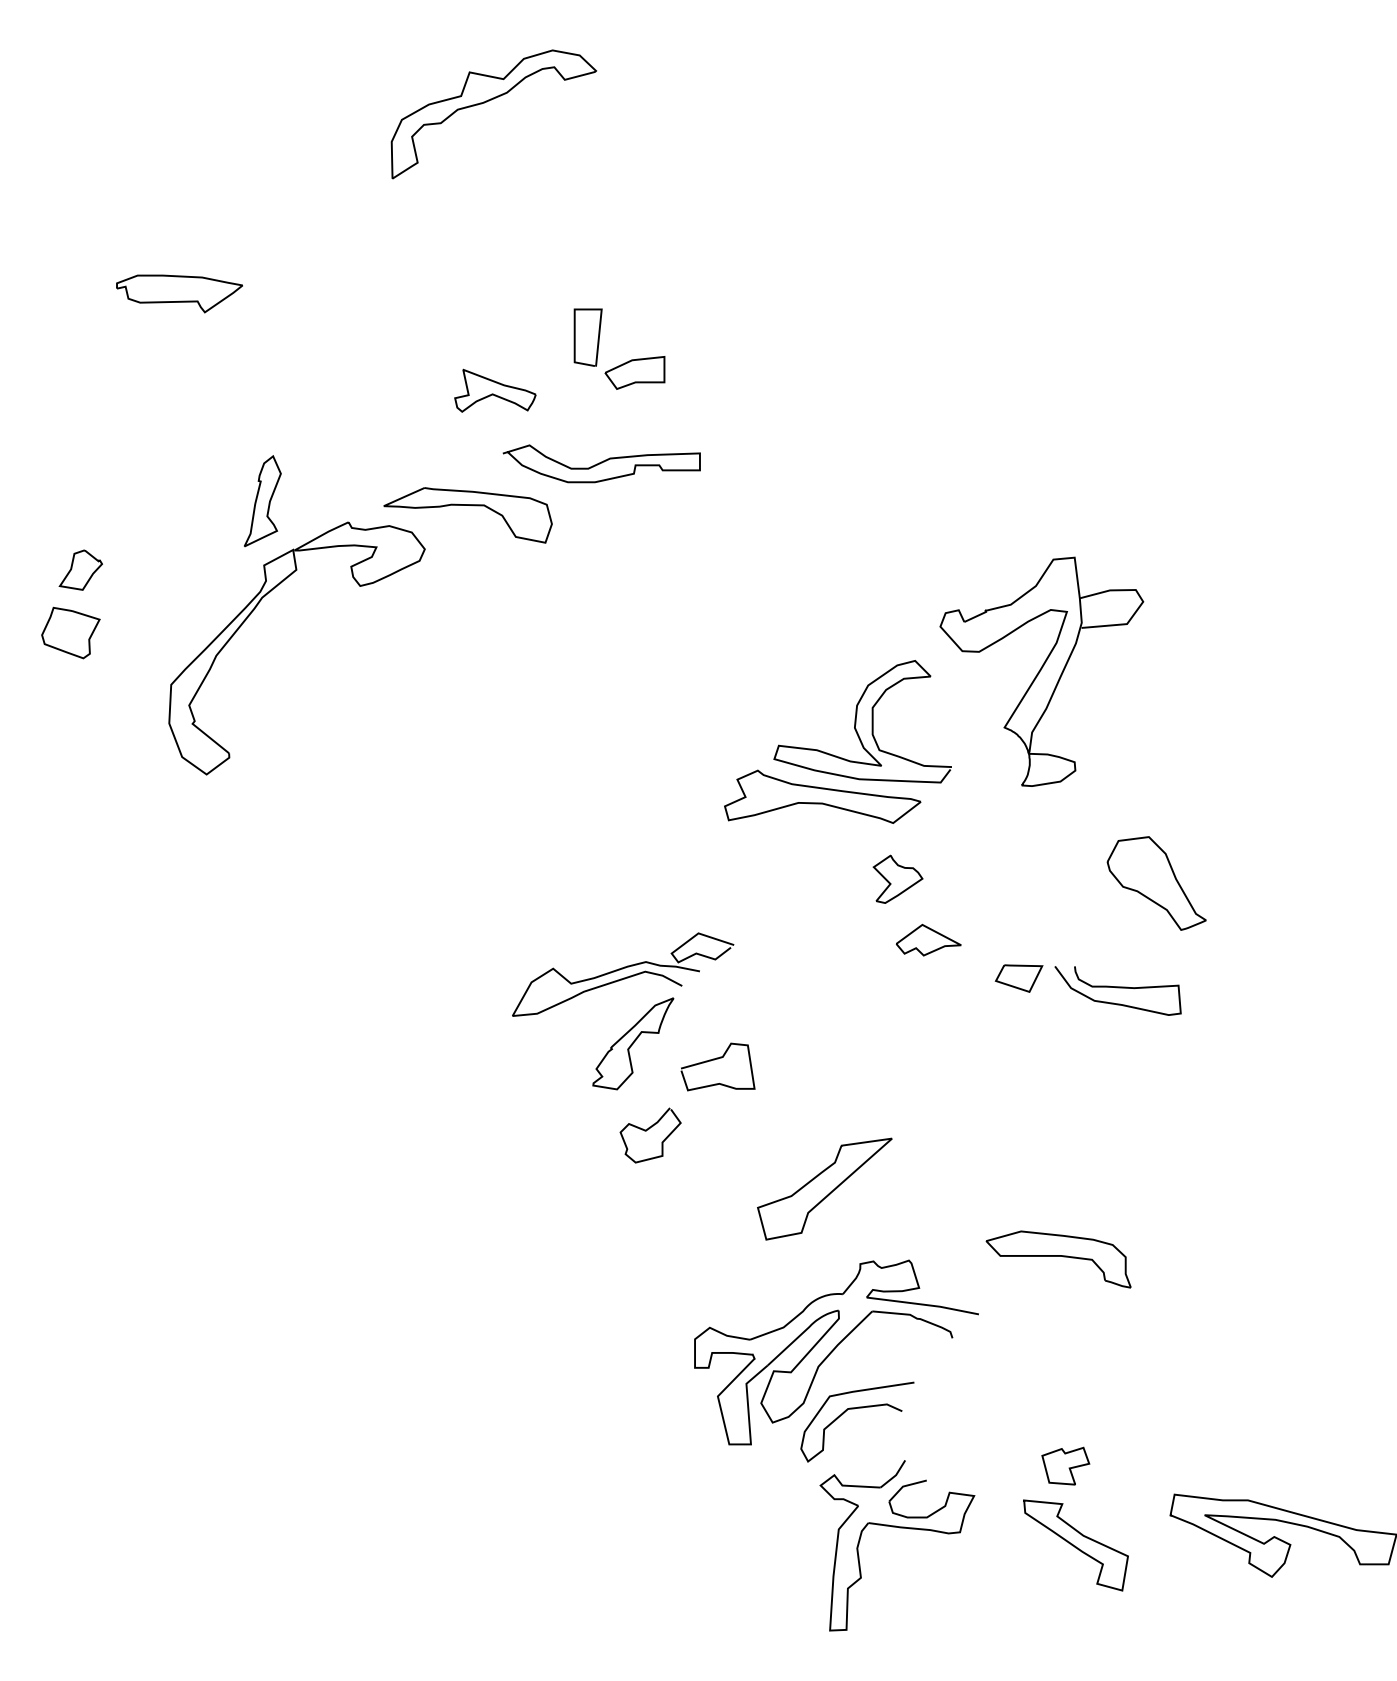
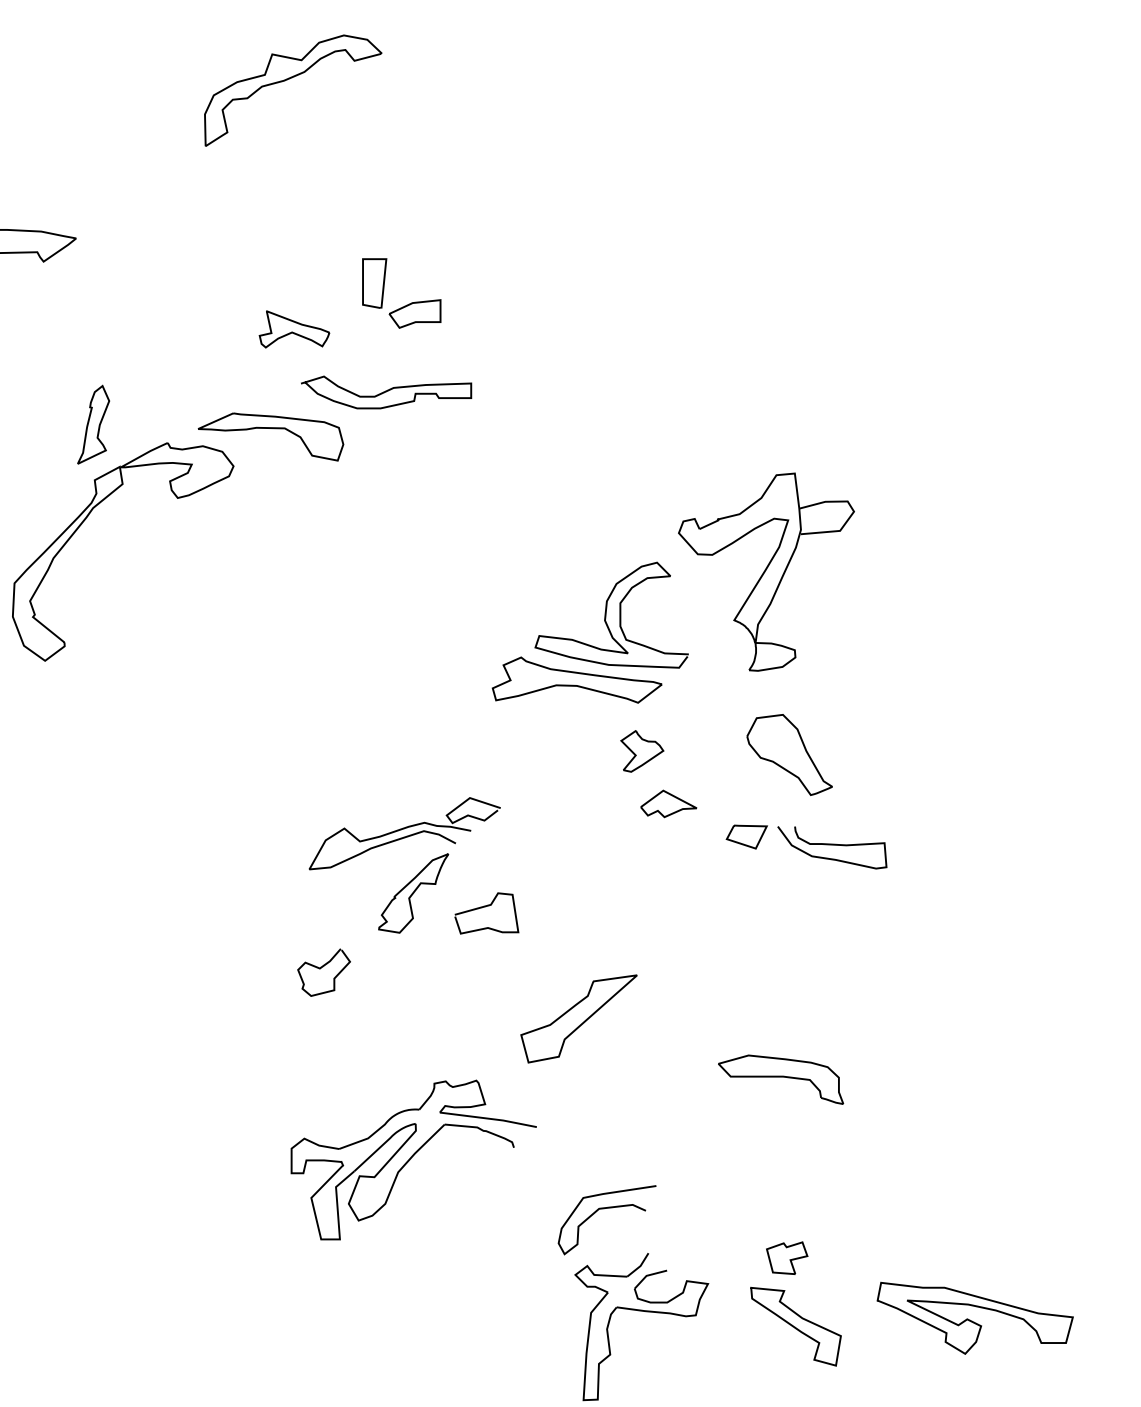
part: (1156, 883) -> (789, 754), moved
curve: (646, 1131) -> (320, 969), moved
part: (836, 1352) -> (413, 1160), moved

